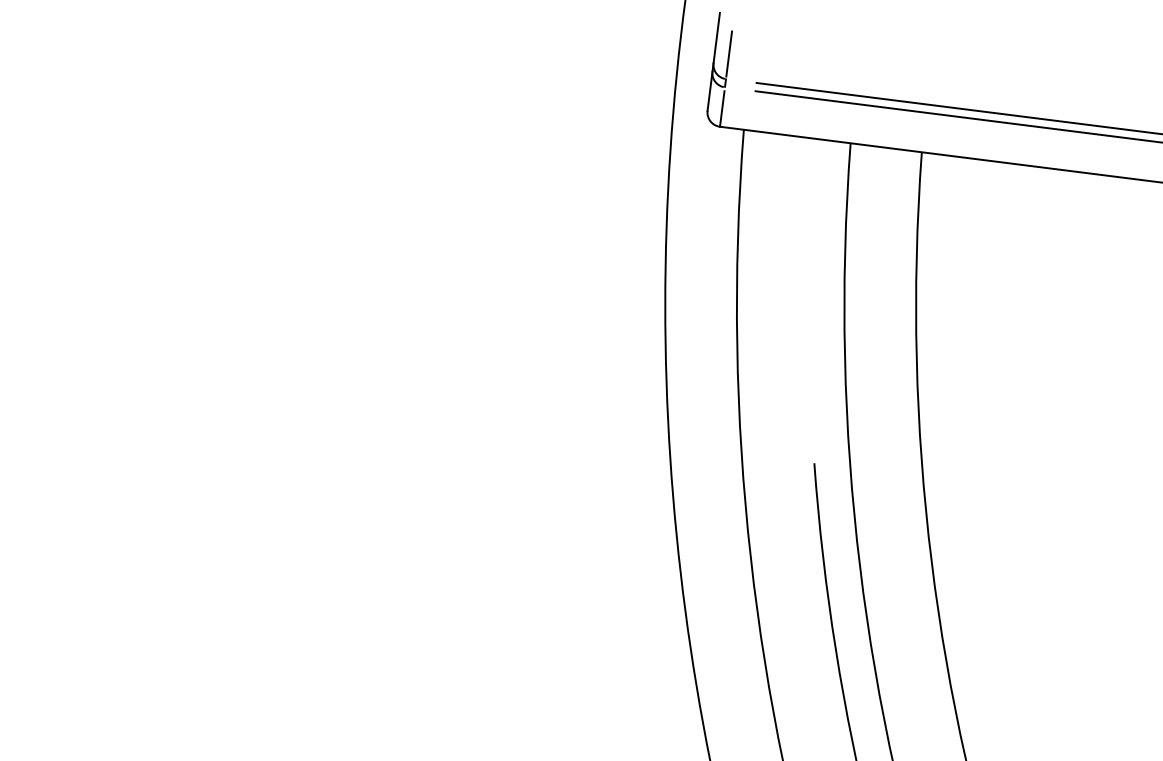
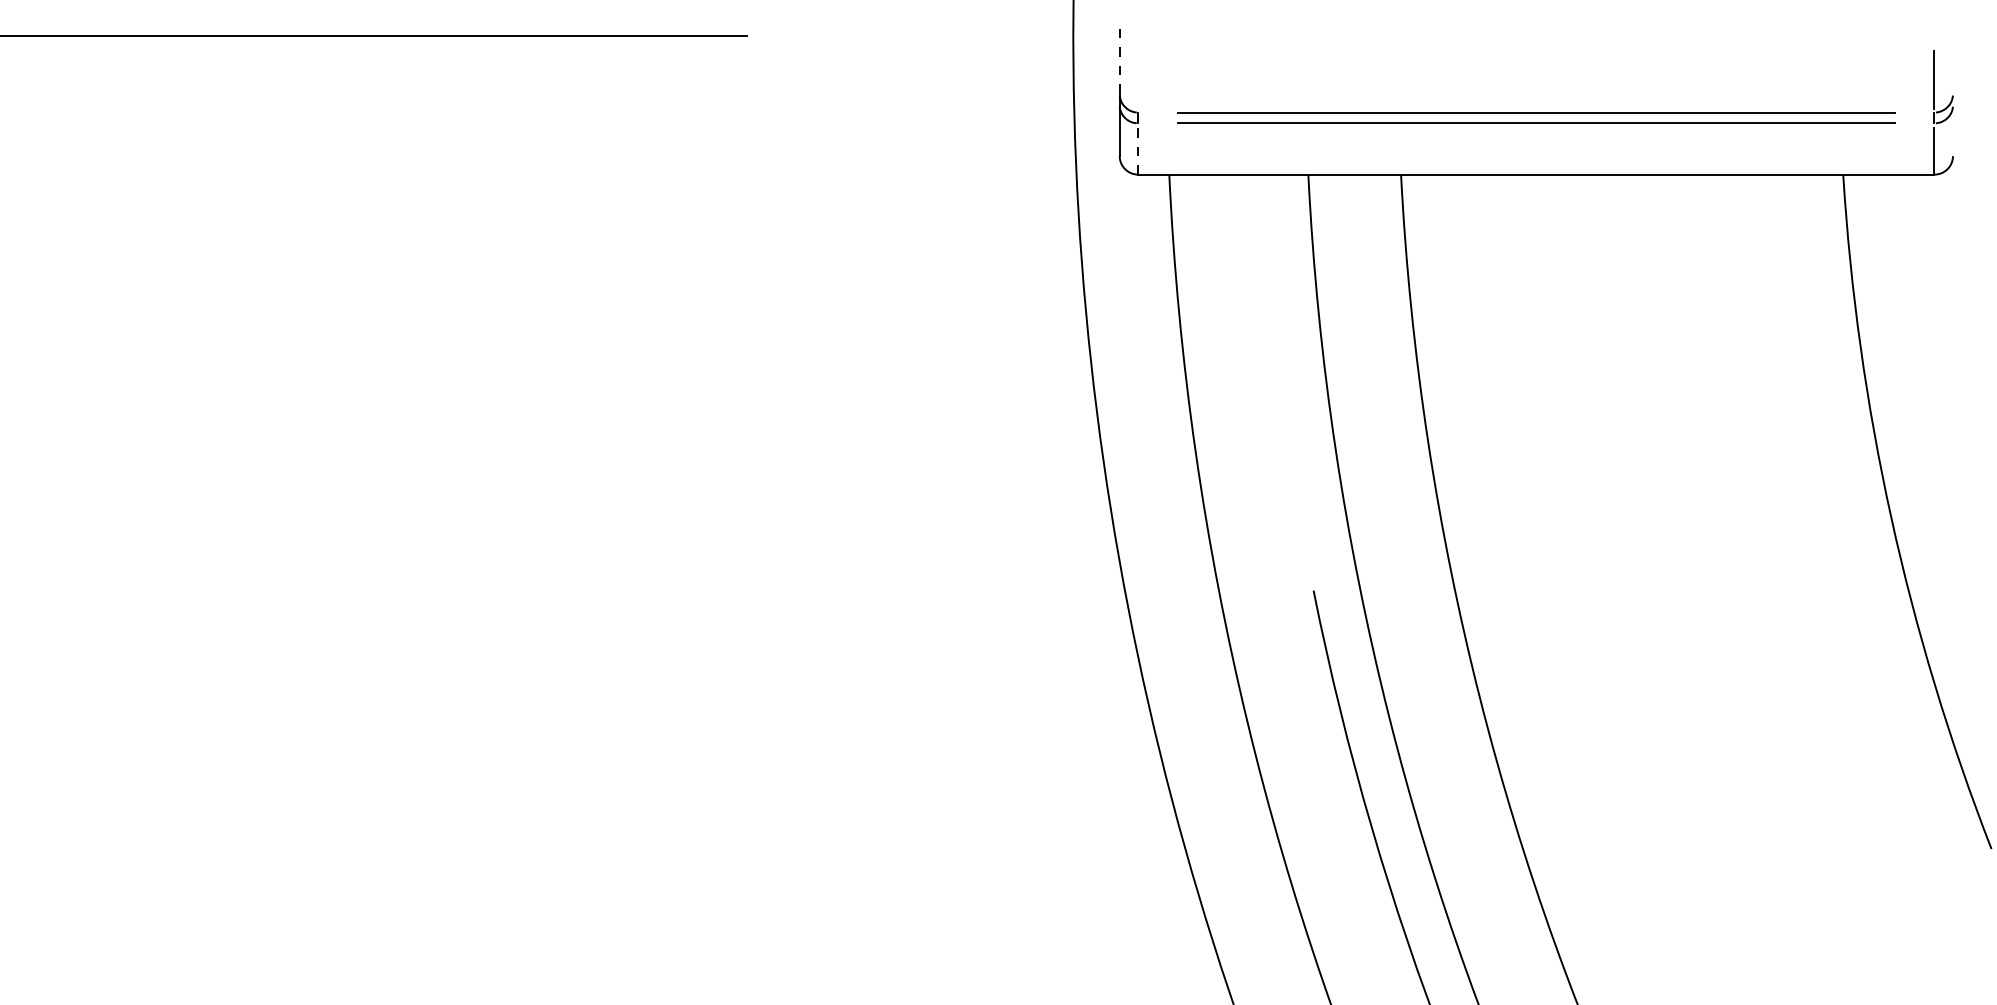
line: (716, 38) -> (1119, 61), solid -> dashed
line: (729, 53) -> (1138, 79), removed
line: (722, 109) -> (1138, 151), solid -> dashed

